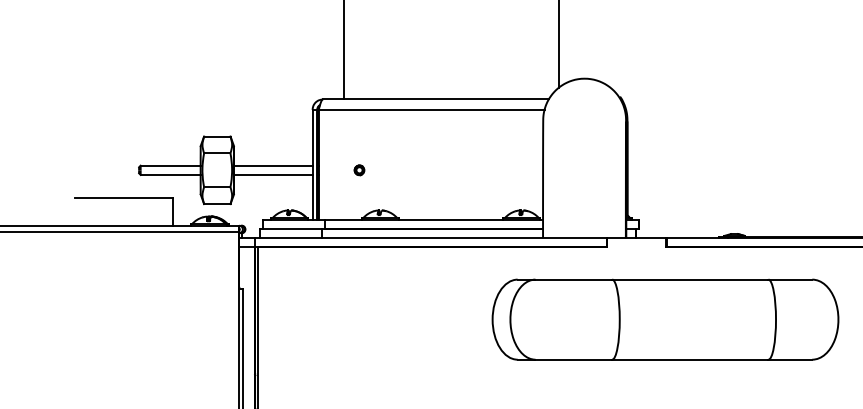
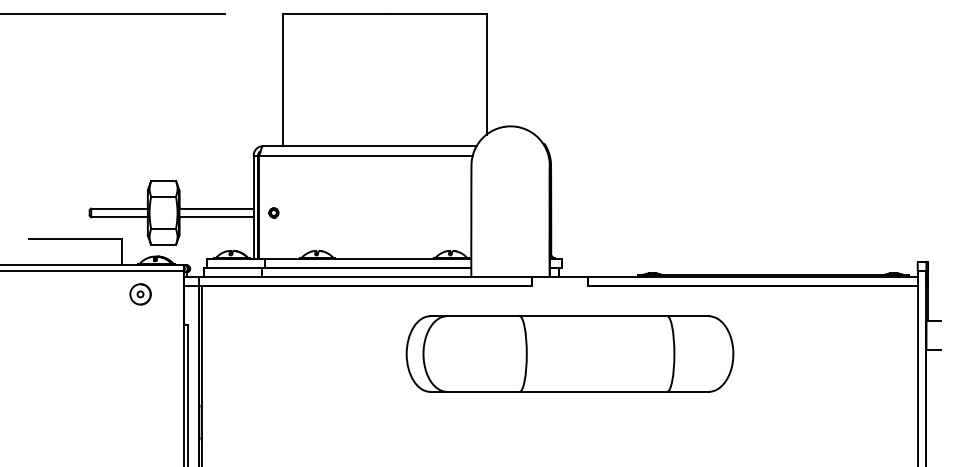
part: (359, 169) -> (273, 212), moved
part: (192, 256) -> (140, 294), added
part: (664, 319) -> (569, 353), moved

